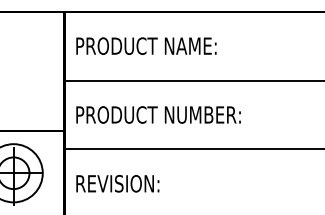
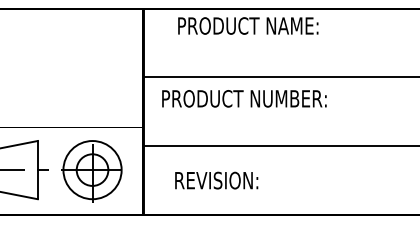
text: (146, 45) -> (248, 25), moved
text: (158, 114) -> (244, 98), moved
text: (117, 183) -> (216, 180), moved

